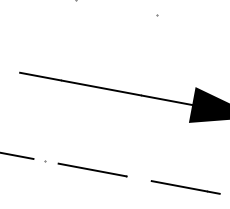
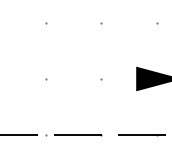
line: (117, 90) -> (84, 78), removed

